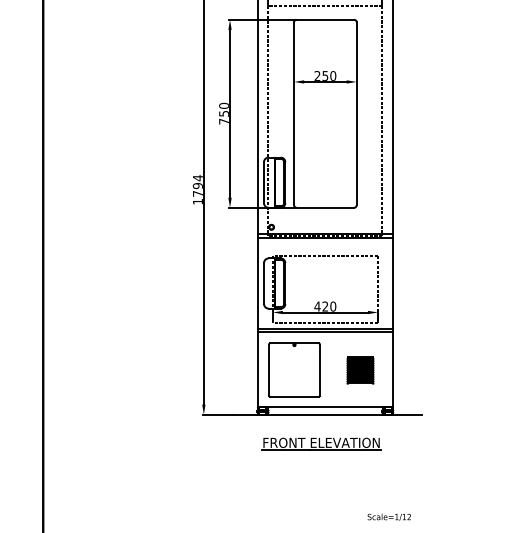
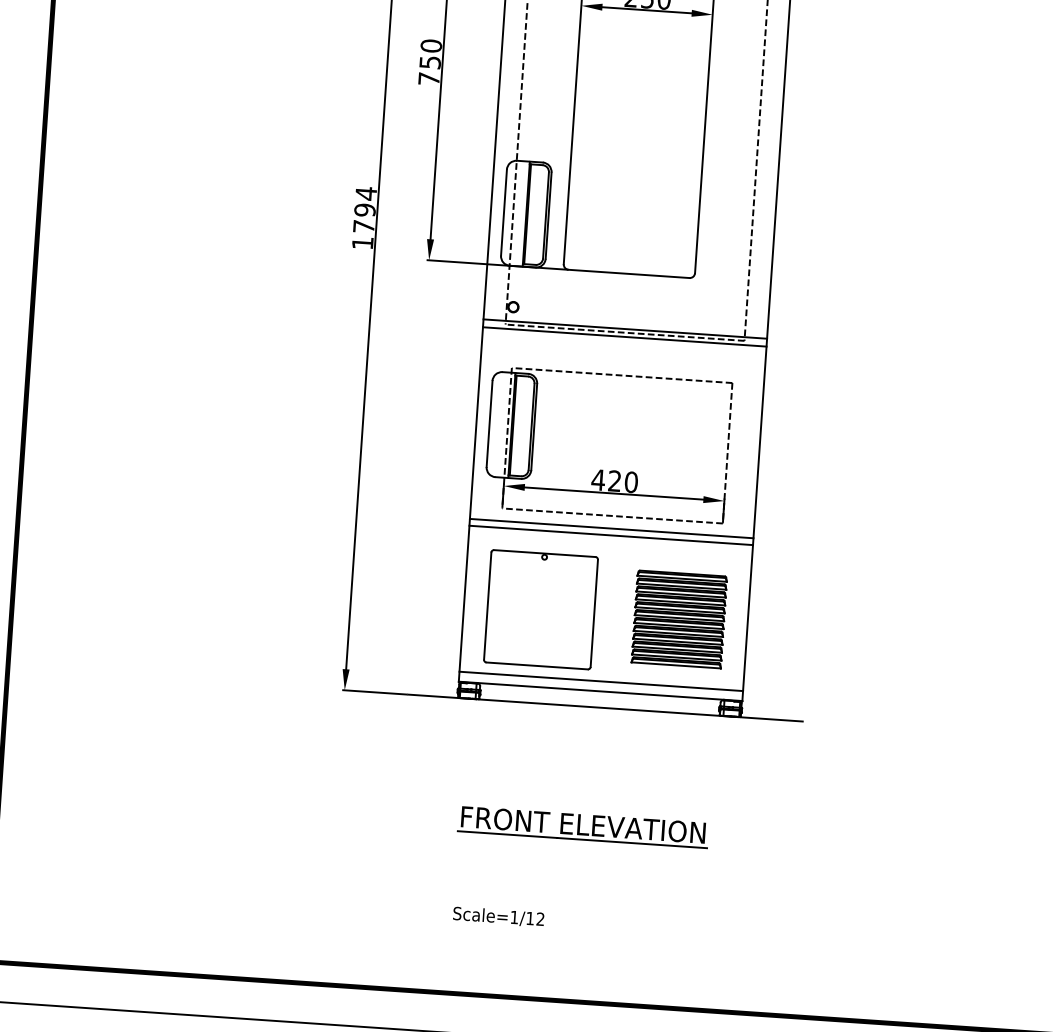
part: (360, 370) -> (679, 620), size x1.67
line: (325, 402) -> (601, 682), added
part: (321, 443) -> (583, 826), moved
text: (388, 516) -> (497, 915), moved

